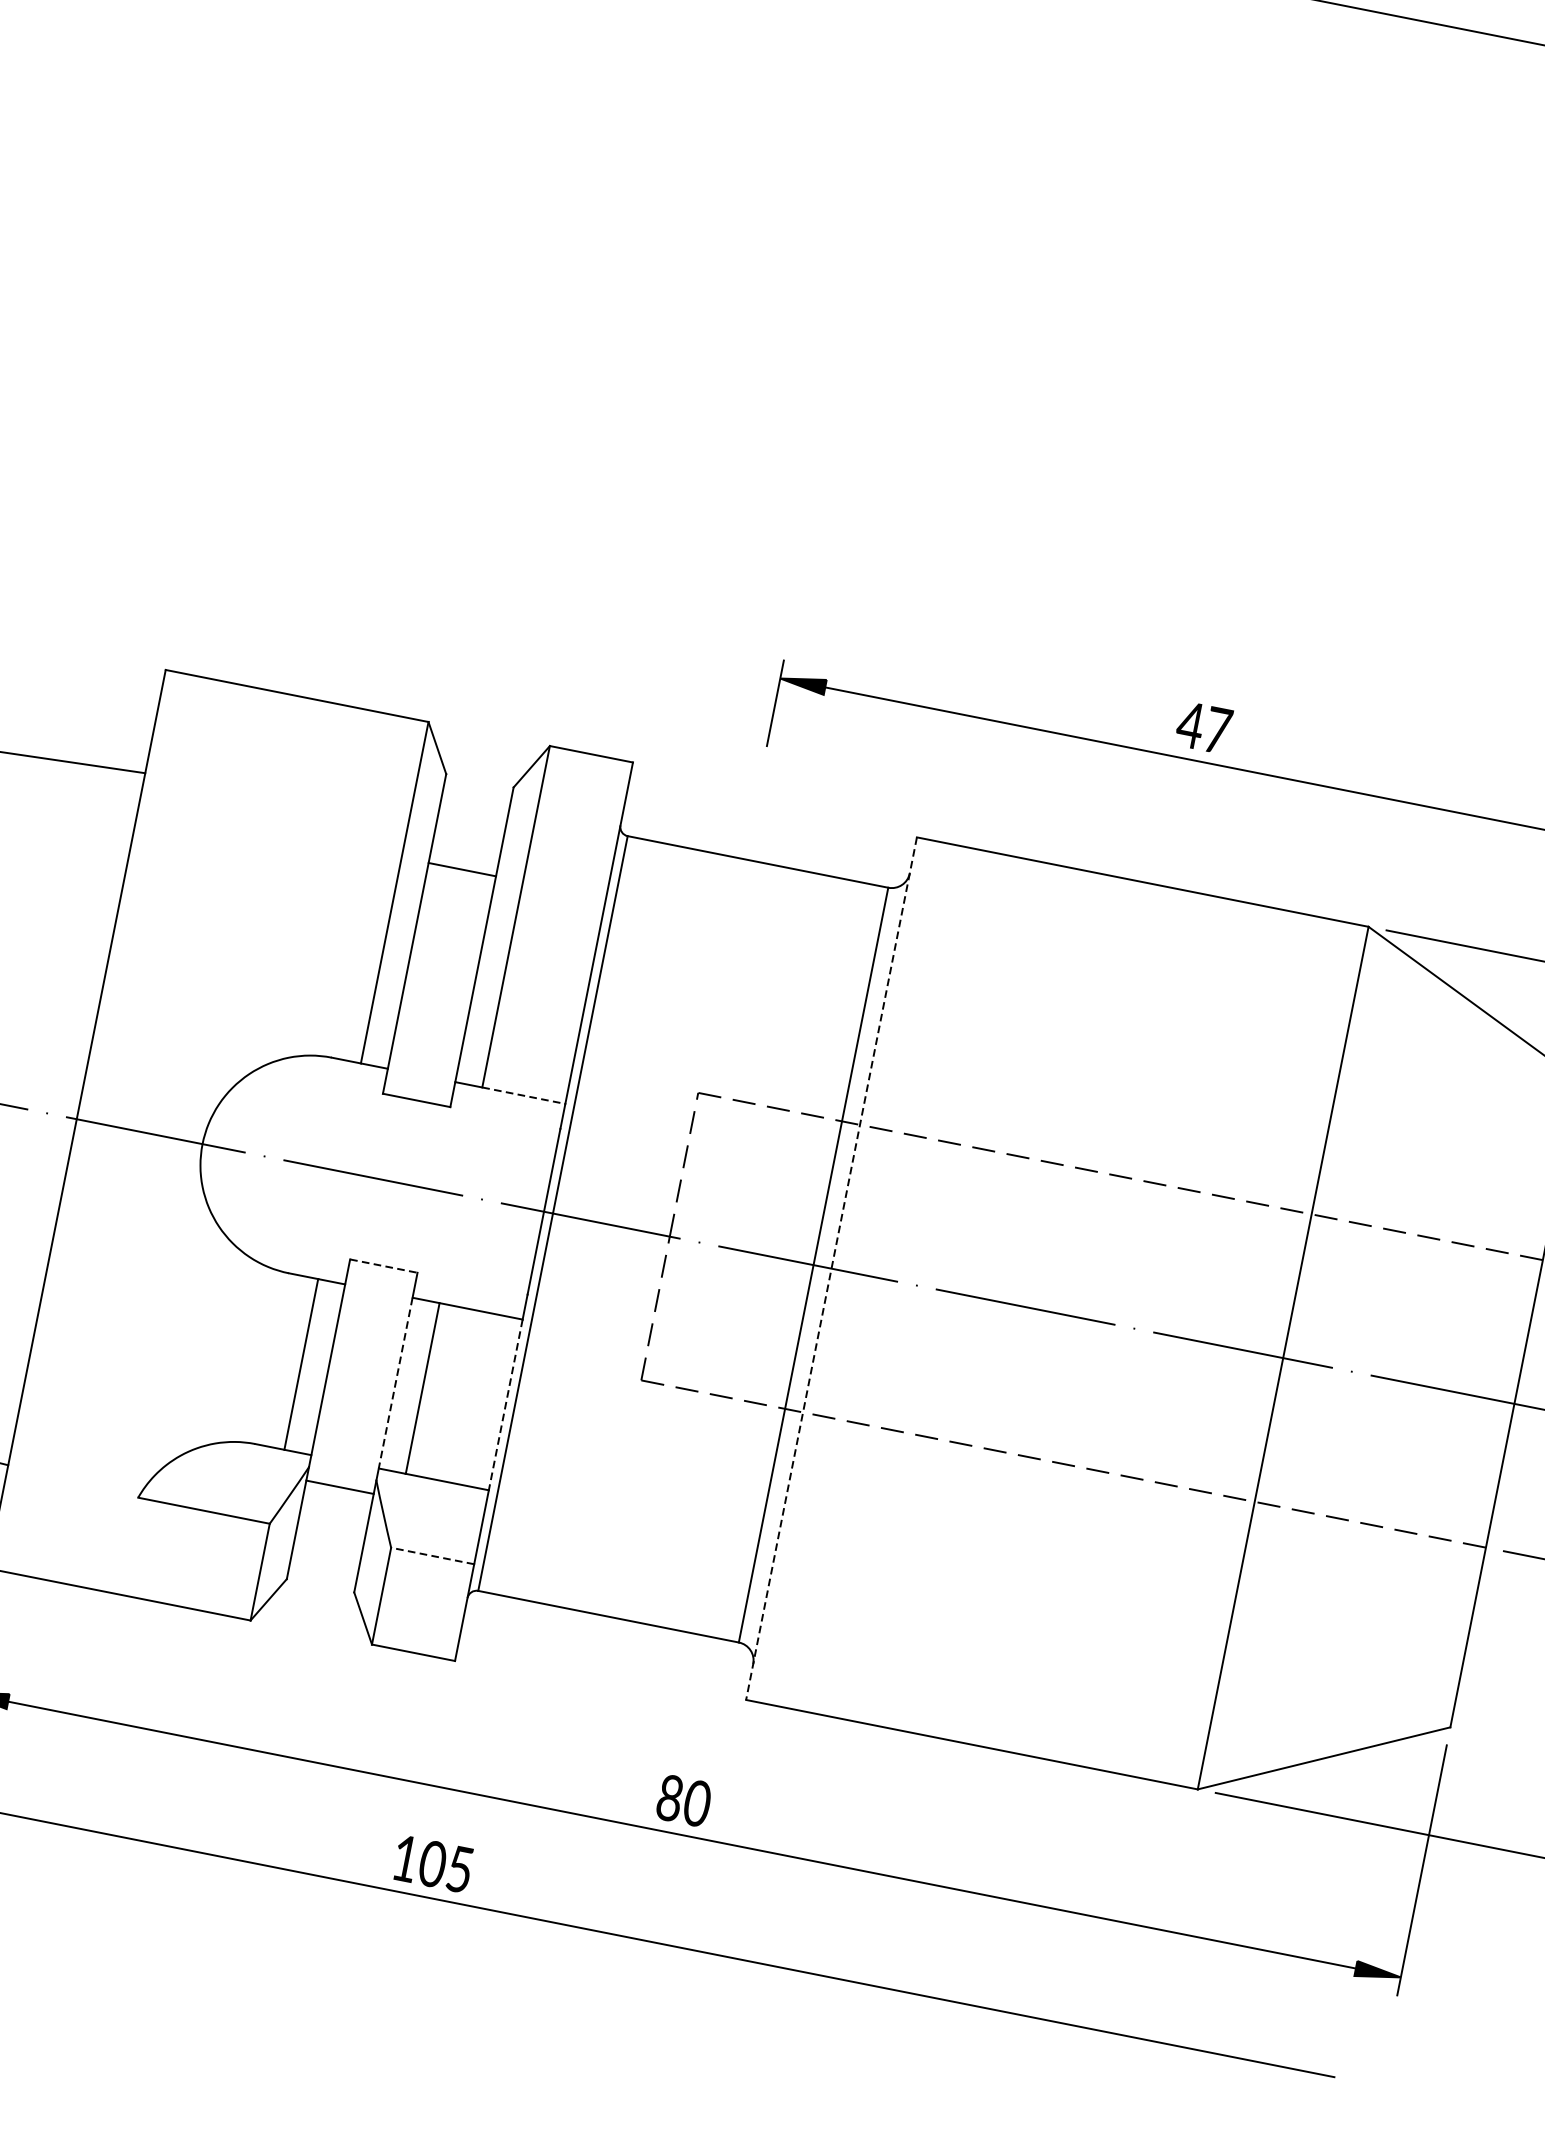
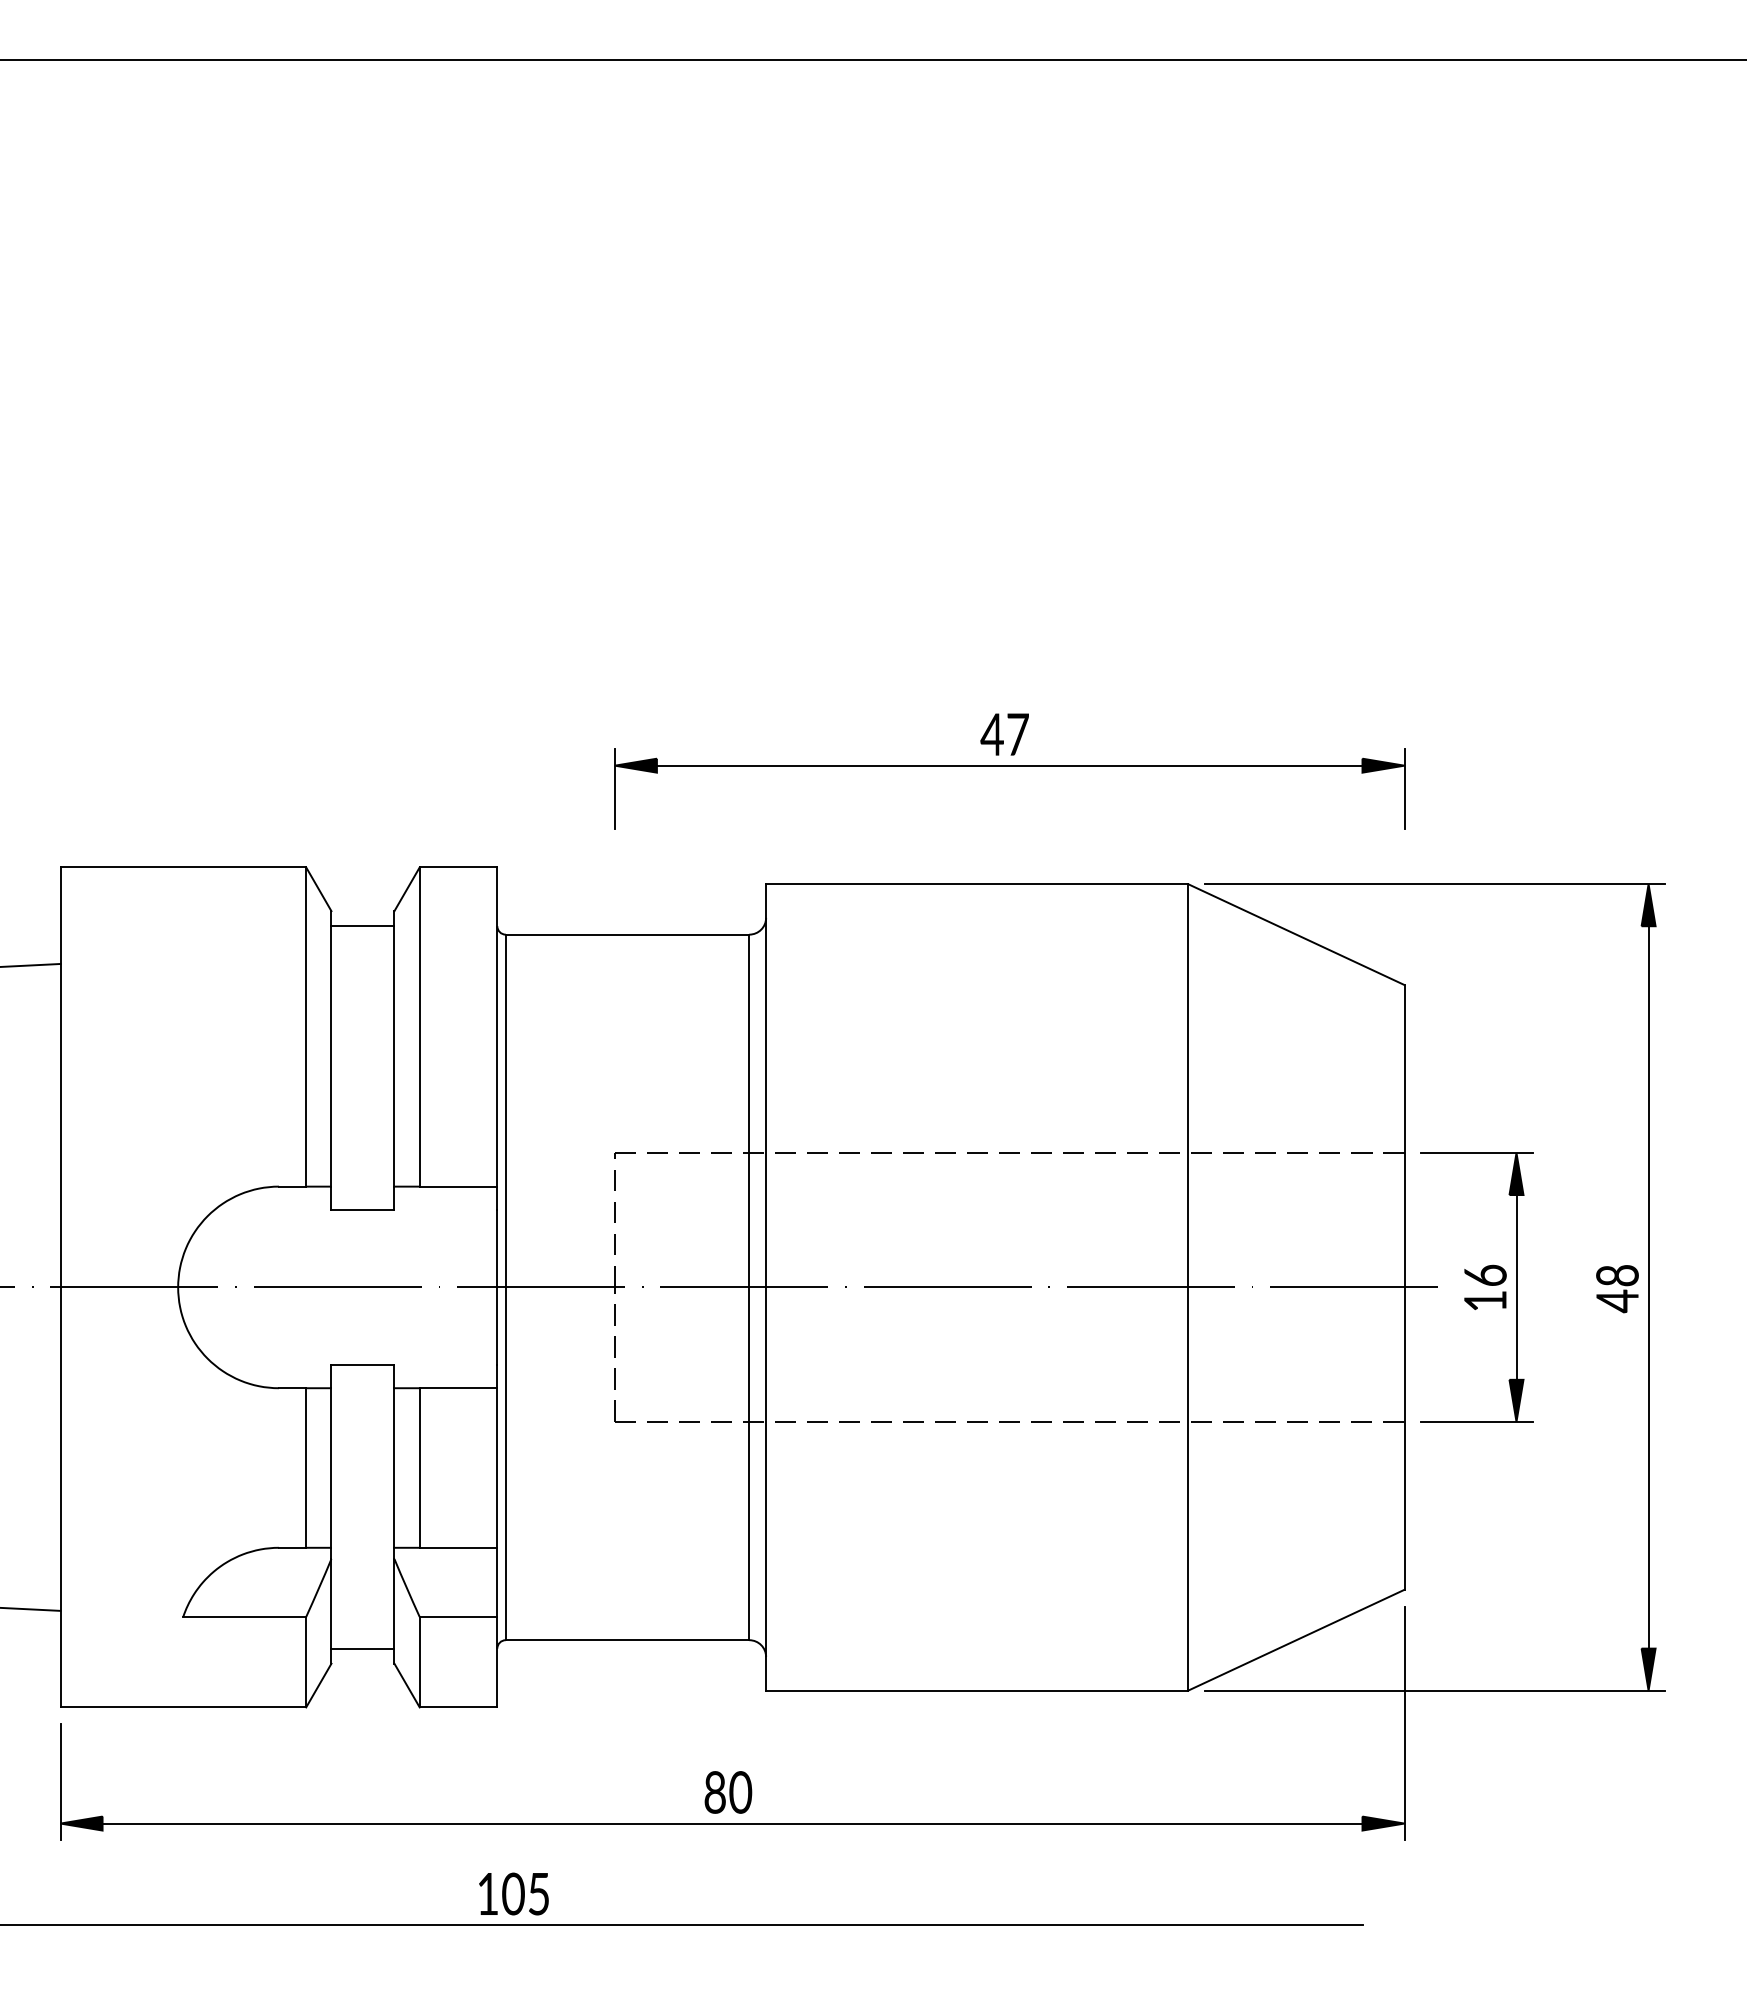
line: (461, 869) -> (362, 926), moved
line: (523, 1095) -> (458, 1186), dashed -> solid
line: (384, 1265) -> (363, 1364), dashed -> solid
line: (831, 1268) -> (766, 1287), dashed -> solid
line: (395, 1383) -> (394, 1468), dashed -> solid
line: (505, 1405) -> (497, 1468), dashed -> solid
line: (339, 1487) -> (362, 1648), moved
line: (432, 1555) -> (458, 1616), dashed -> solid

